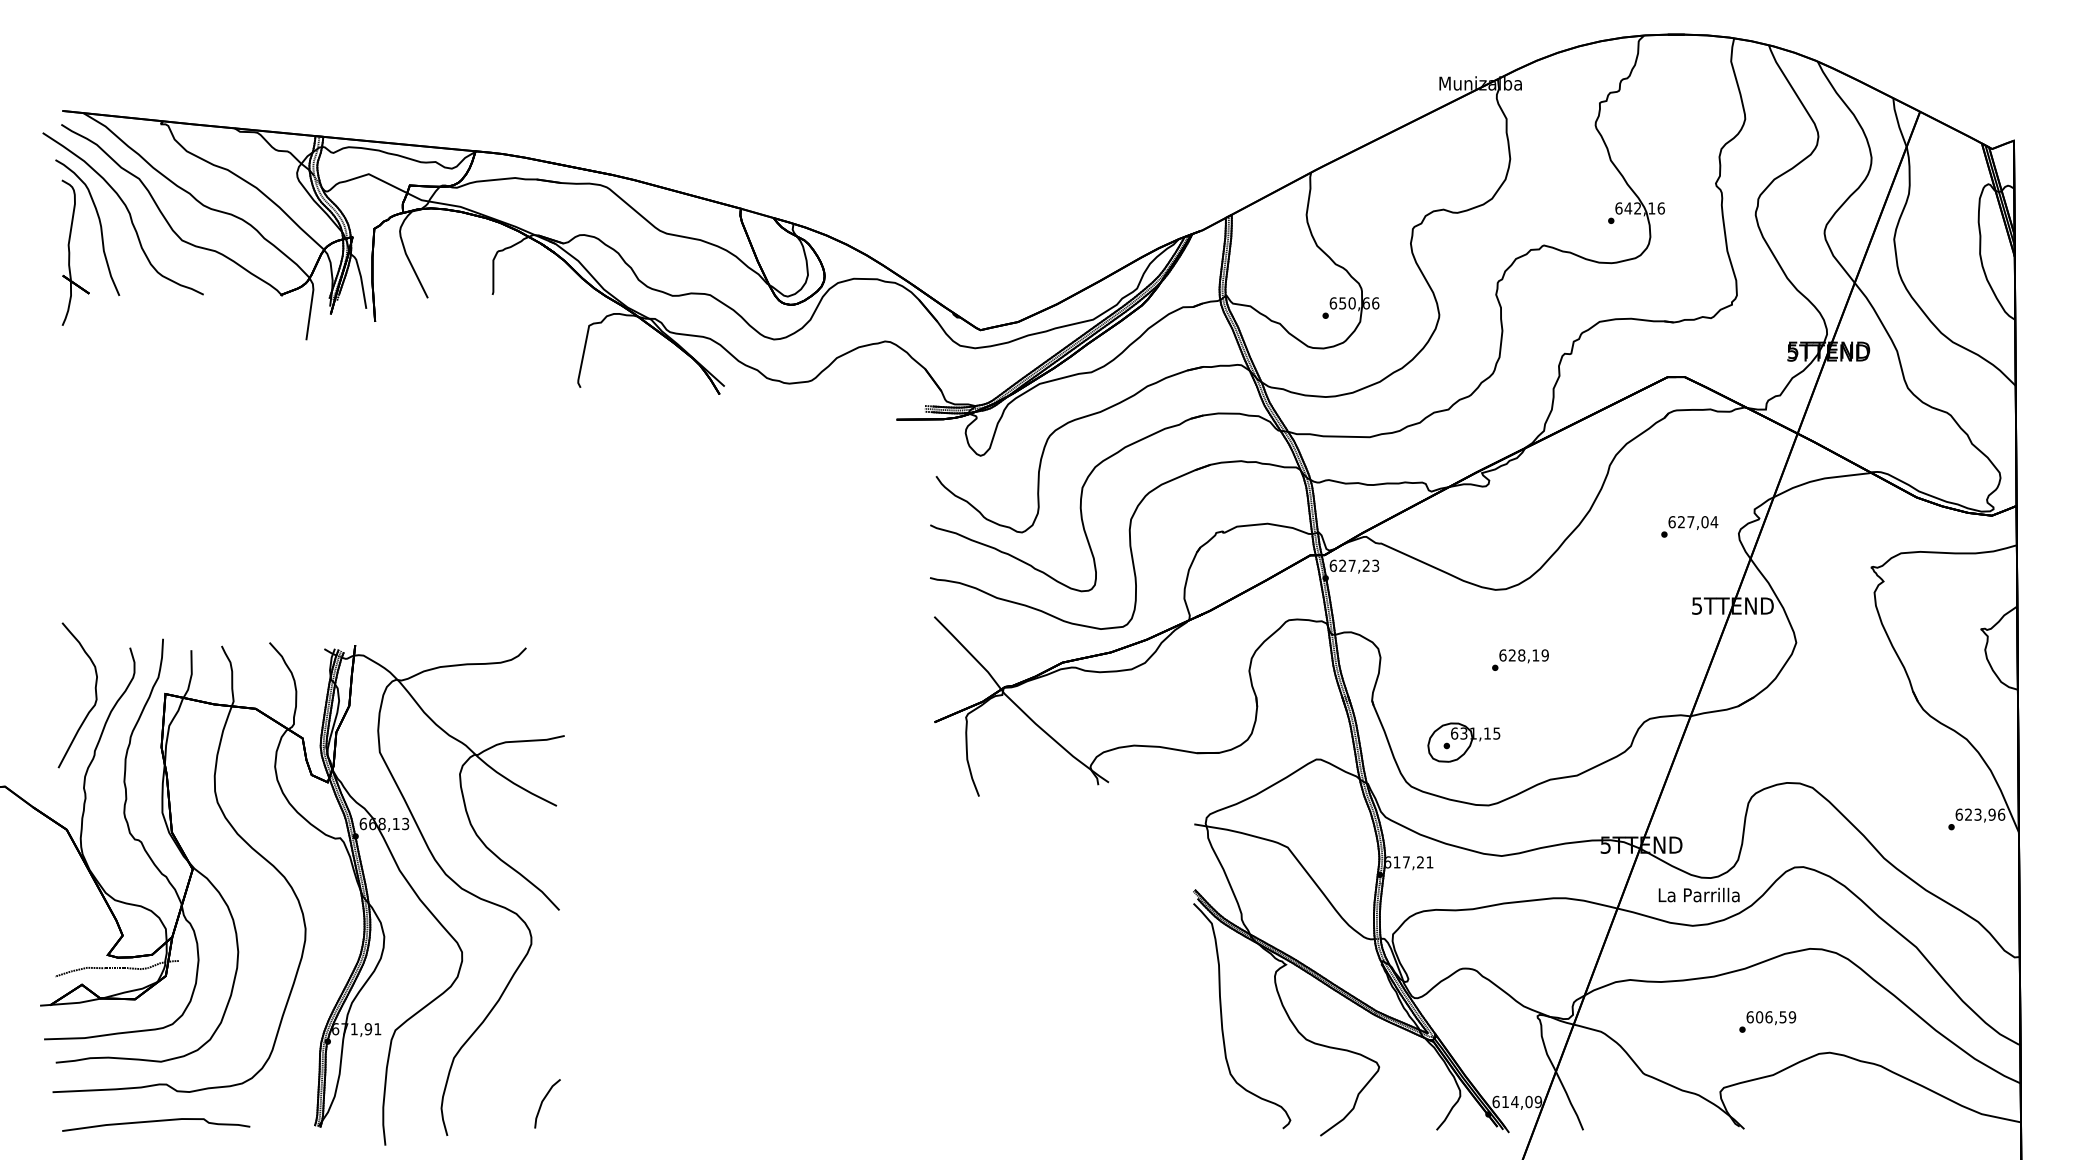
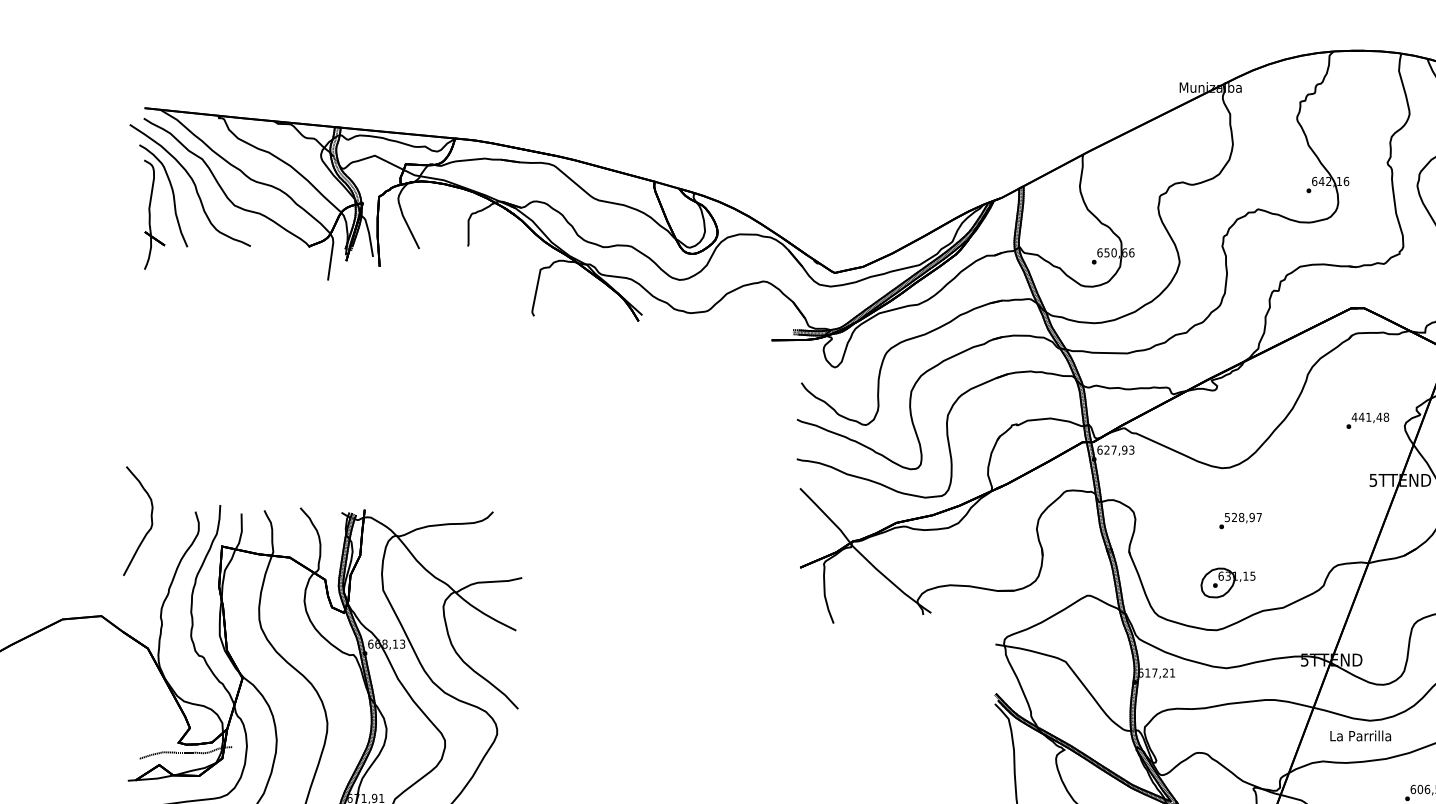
text: (1693, 522) -> (1370, 417), 627,04 -> 441,48
text: (1365, 565) -> (1124, 449), 627,23 -> 627,93
text: (1523, 655) -> (1242, 517), 628,19 -> 528,97
curve: (95, 695) -> (151, 521), moved
part: (1463, 742) -> (1227, 582), moved
text: (1698, 894) -> (1360, 735), moved

